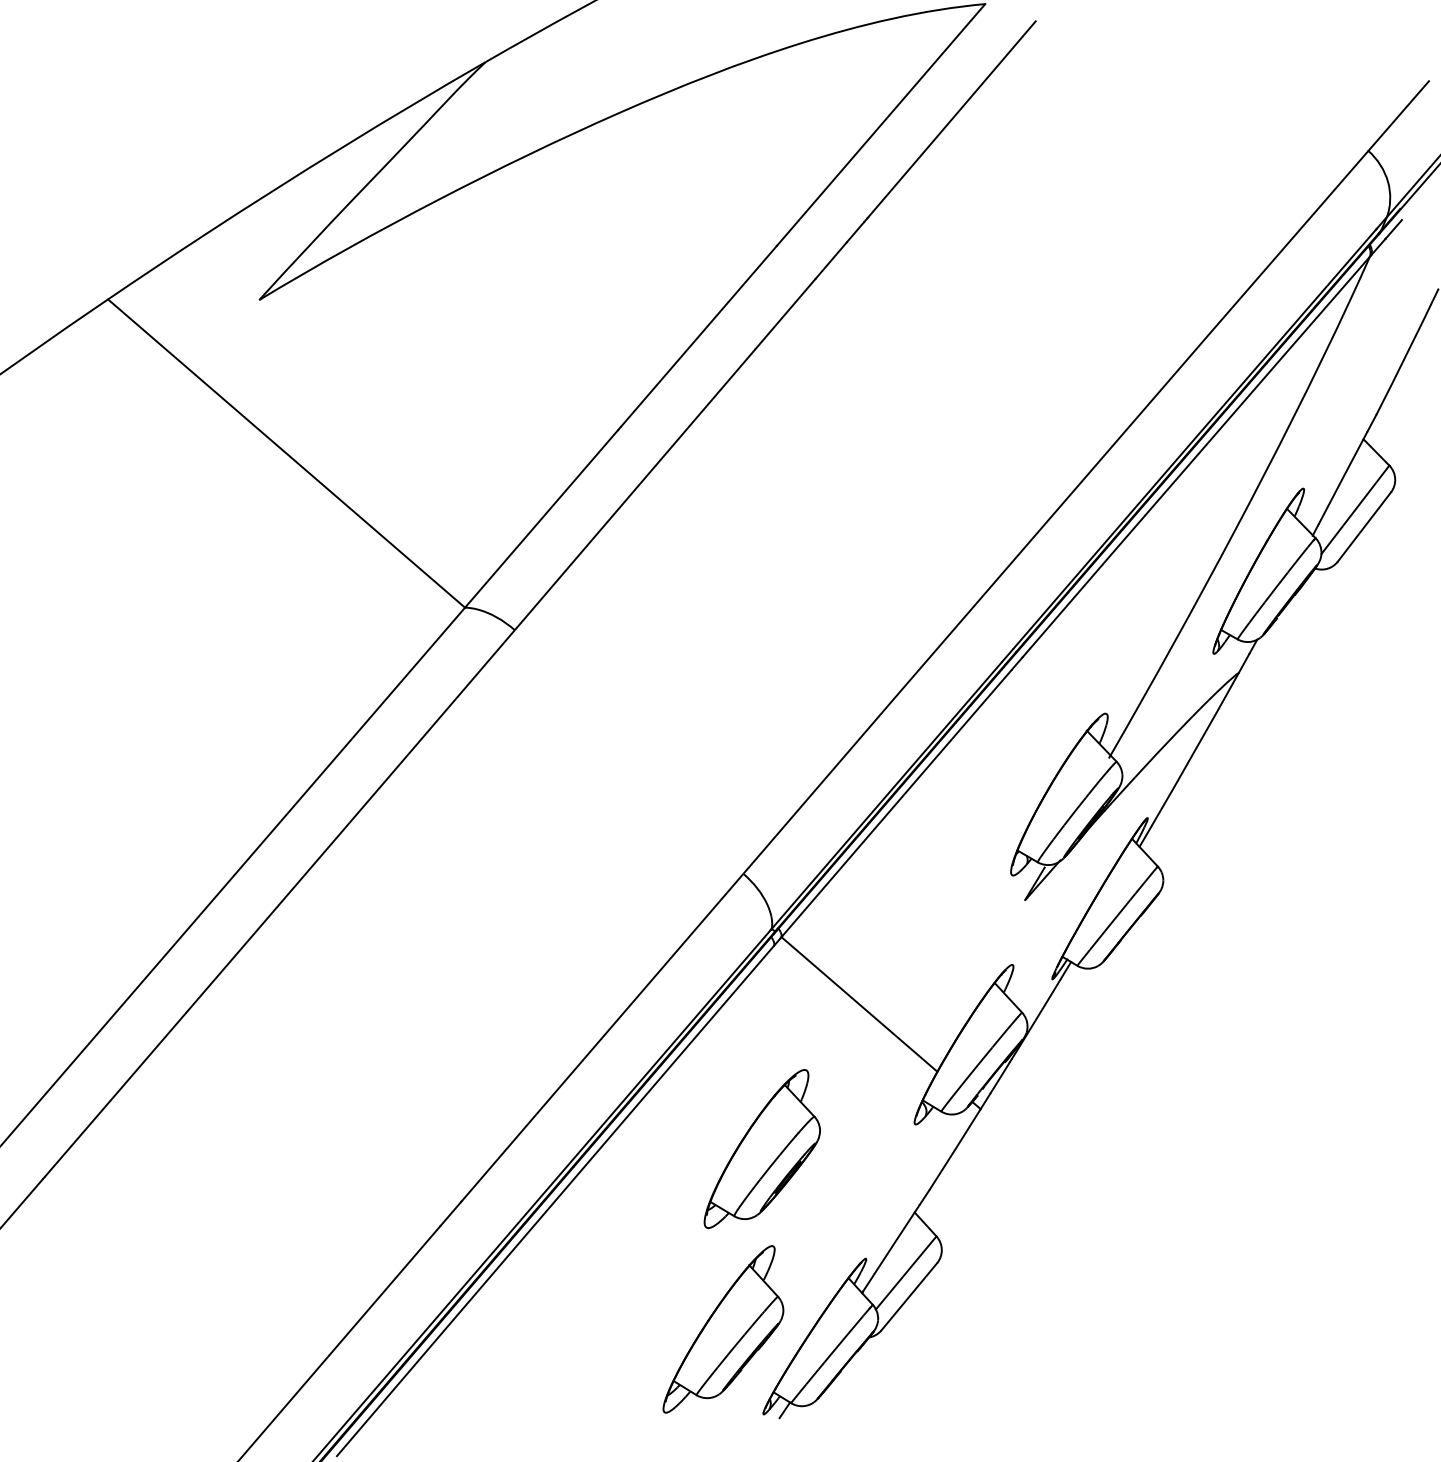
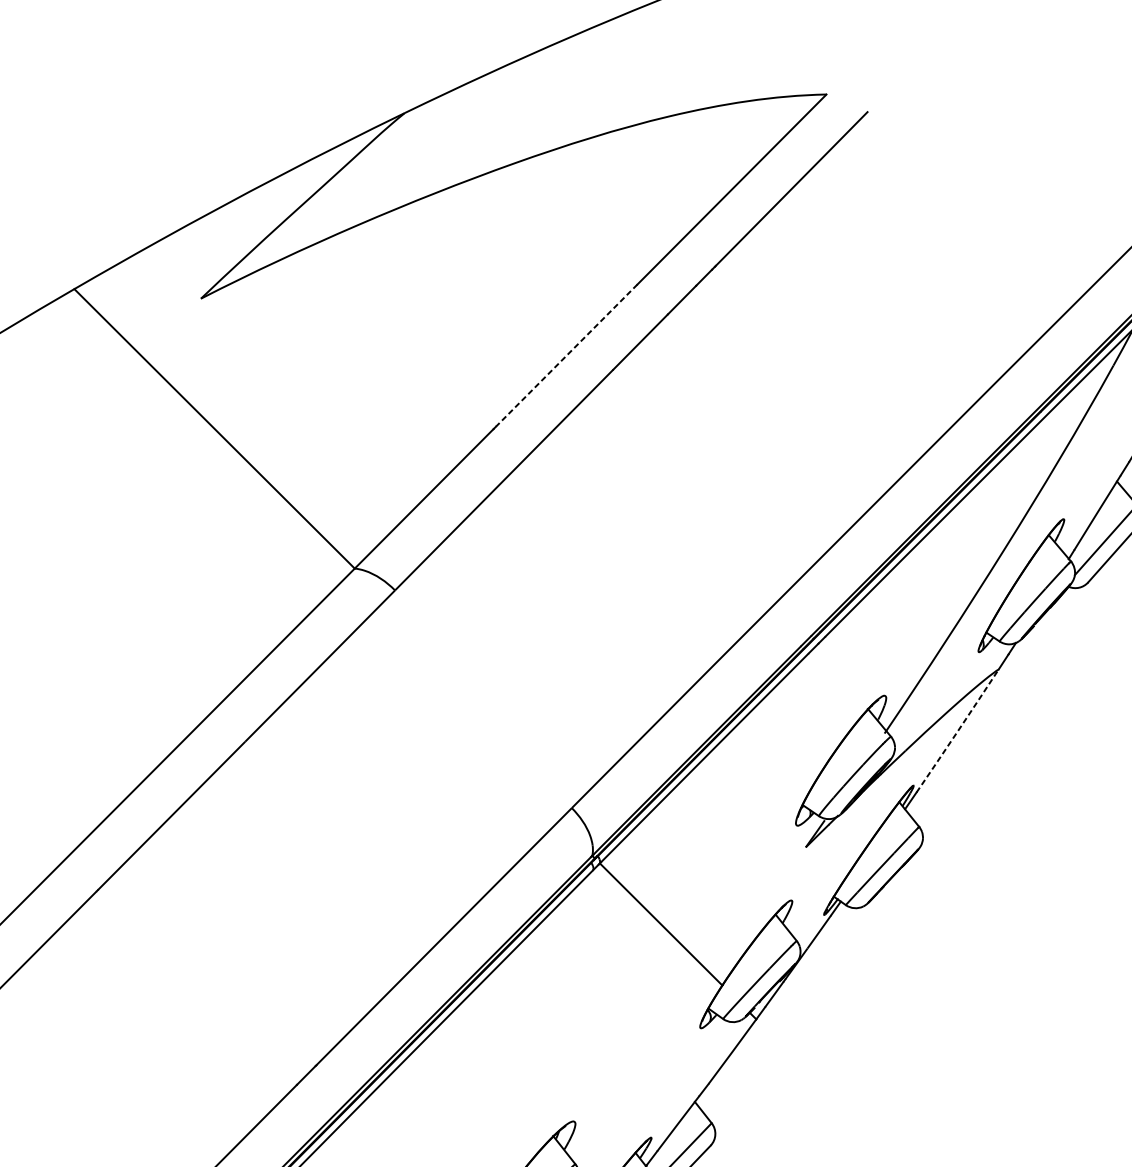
line: (698, 336) -> (566, 355), solid -> dashed
arc: (1195, 749) -> (957, 731), solid -> dashed
part: (761, 1148) -> (570, 1039), removed

